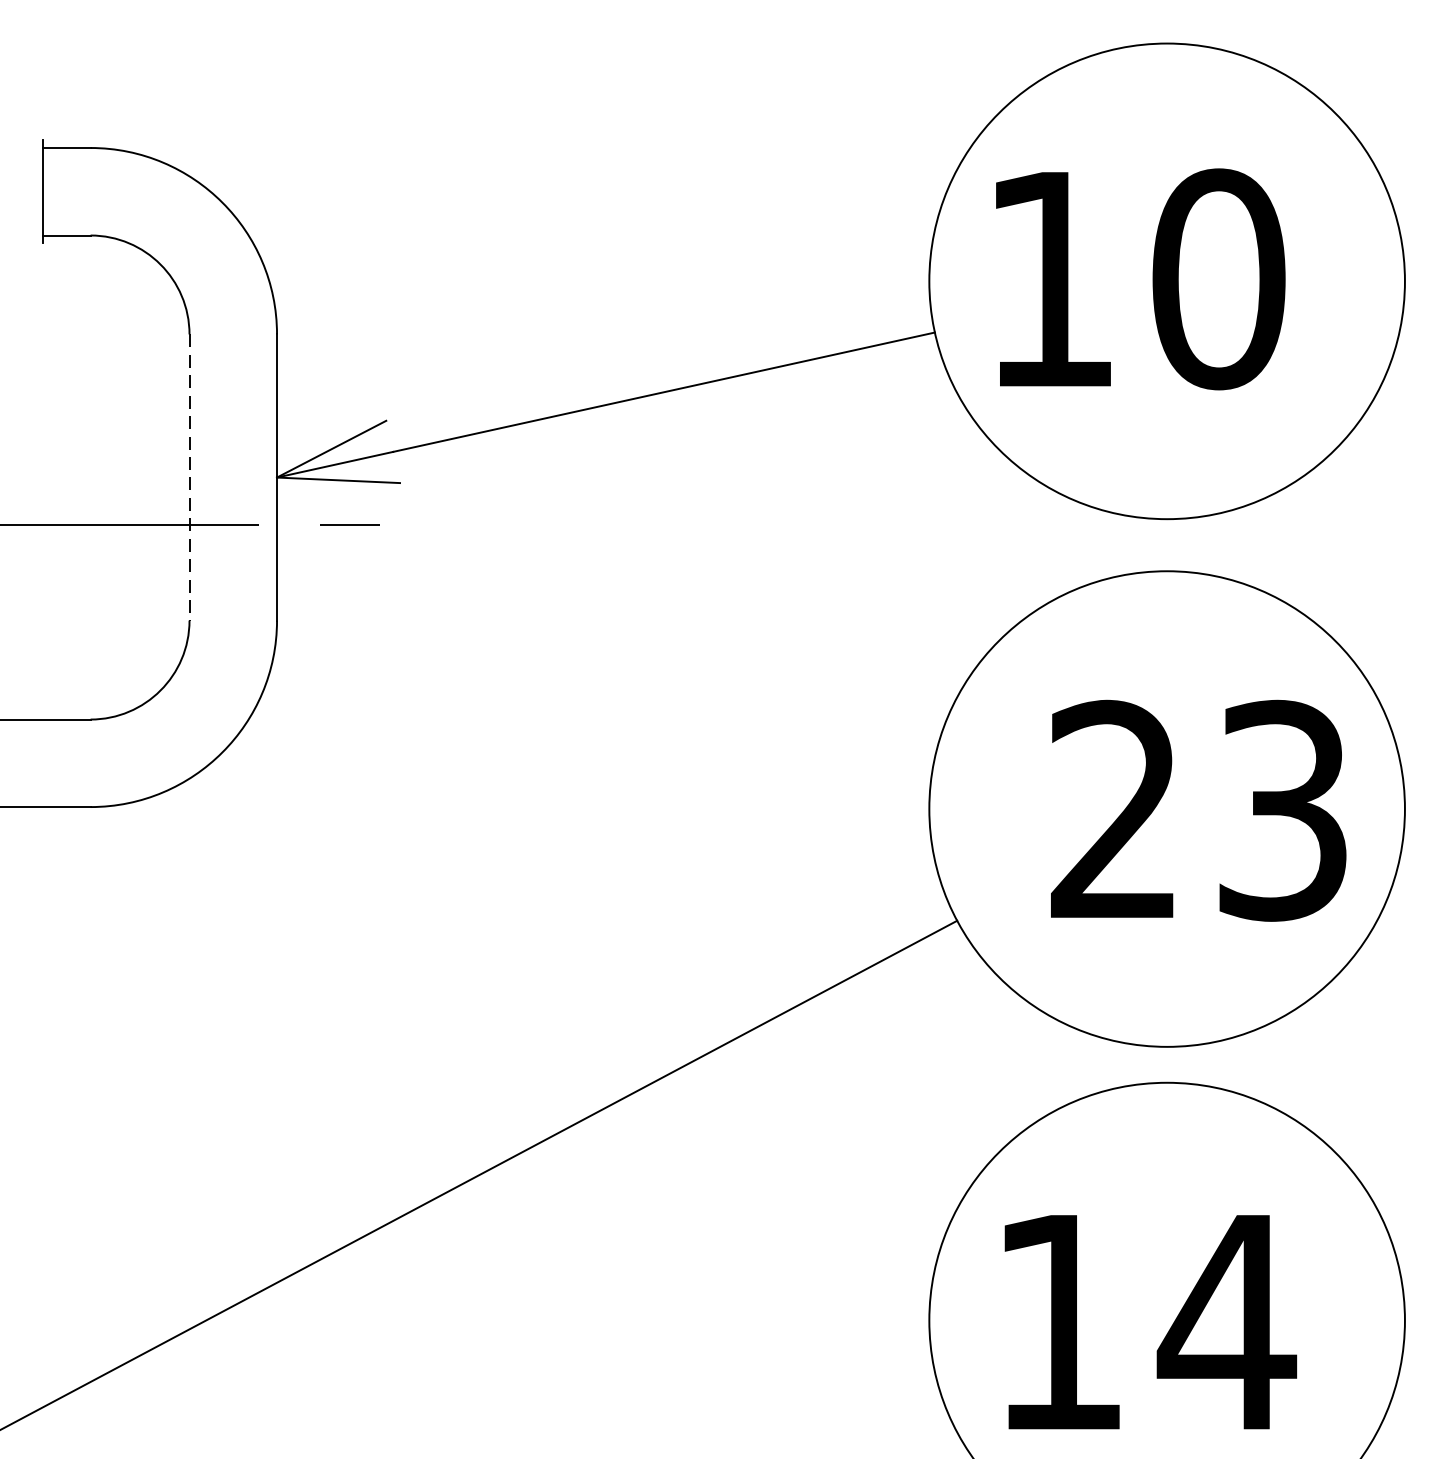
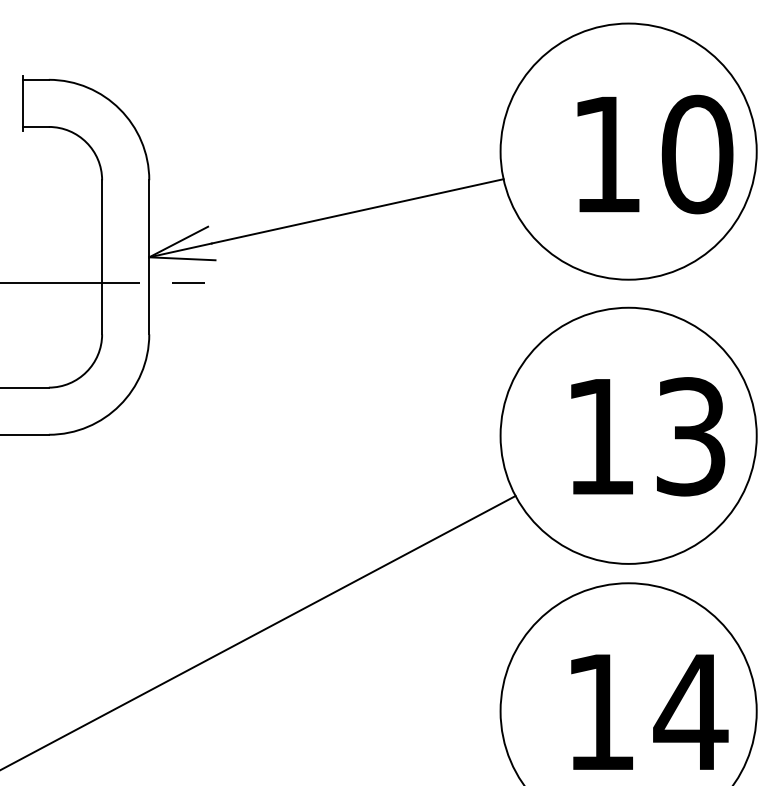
text: (1140, 279) -> (655, 154), moved
line: (190, 477) -> (102, 257), dashed -> solid
text: (1112, 808) -> (599, 435), 23 -> 13
text: (1150, 1320) -> (649, 711), moved

